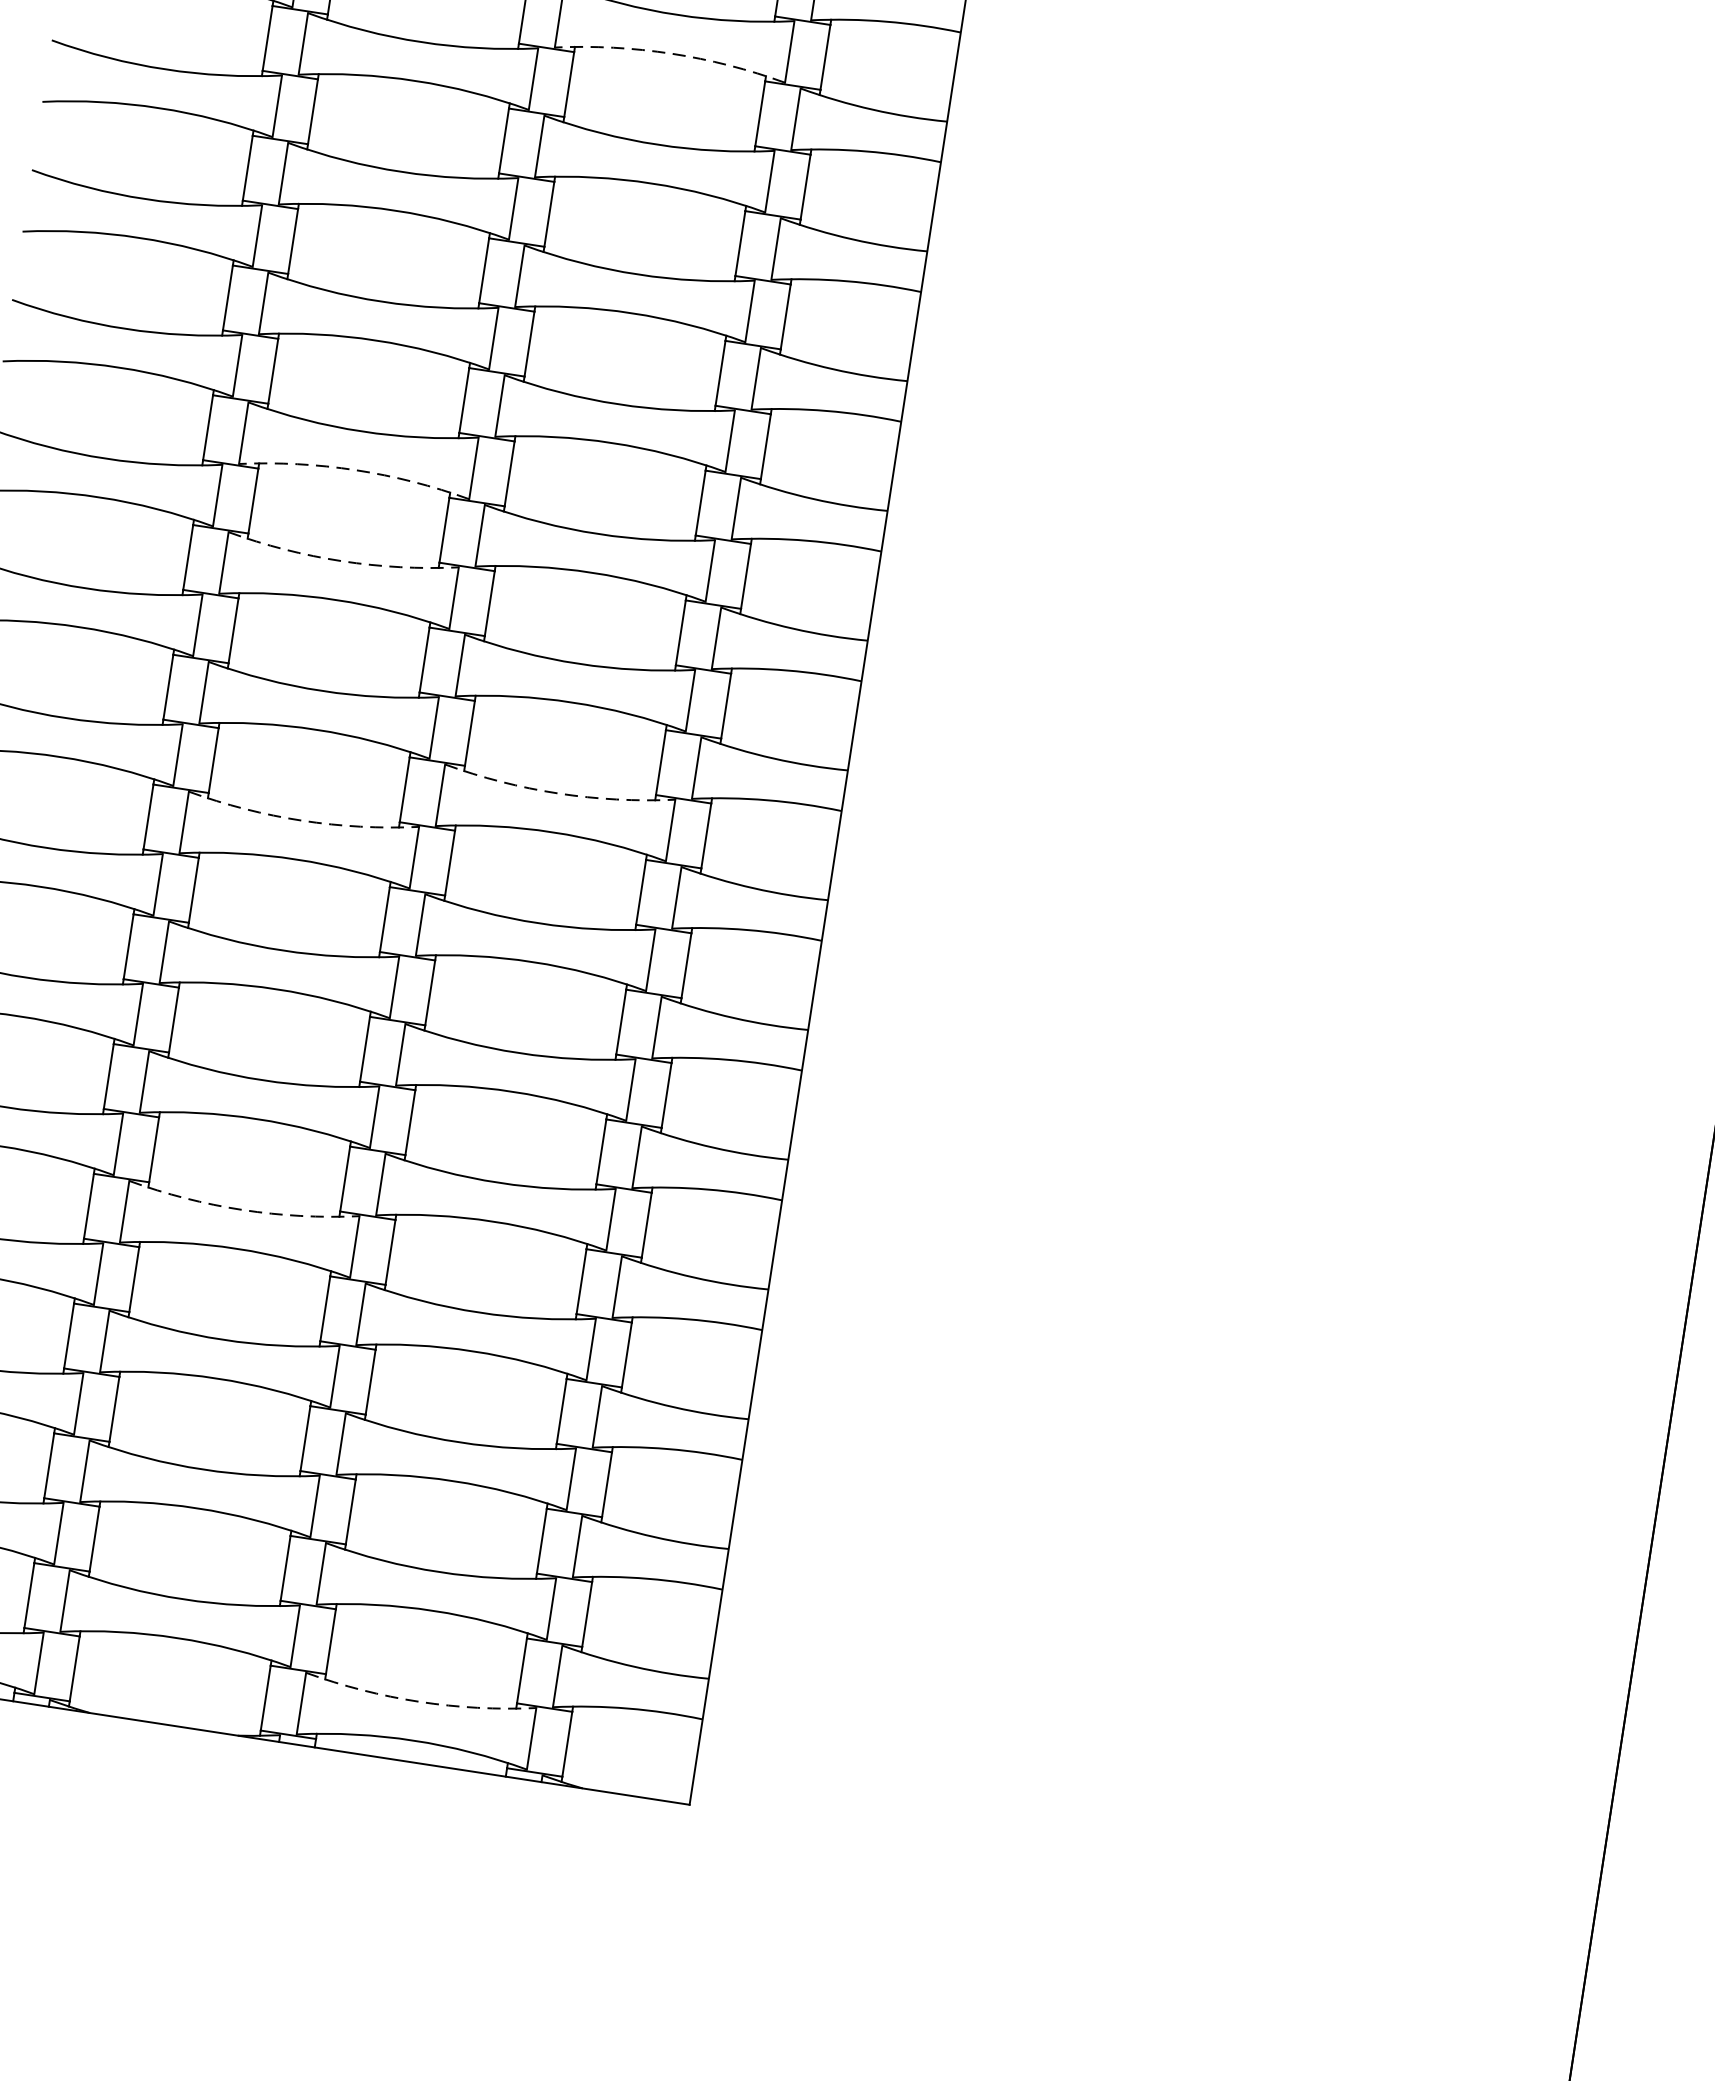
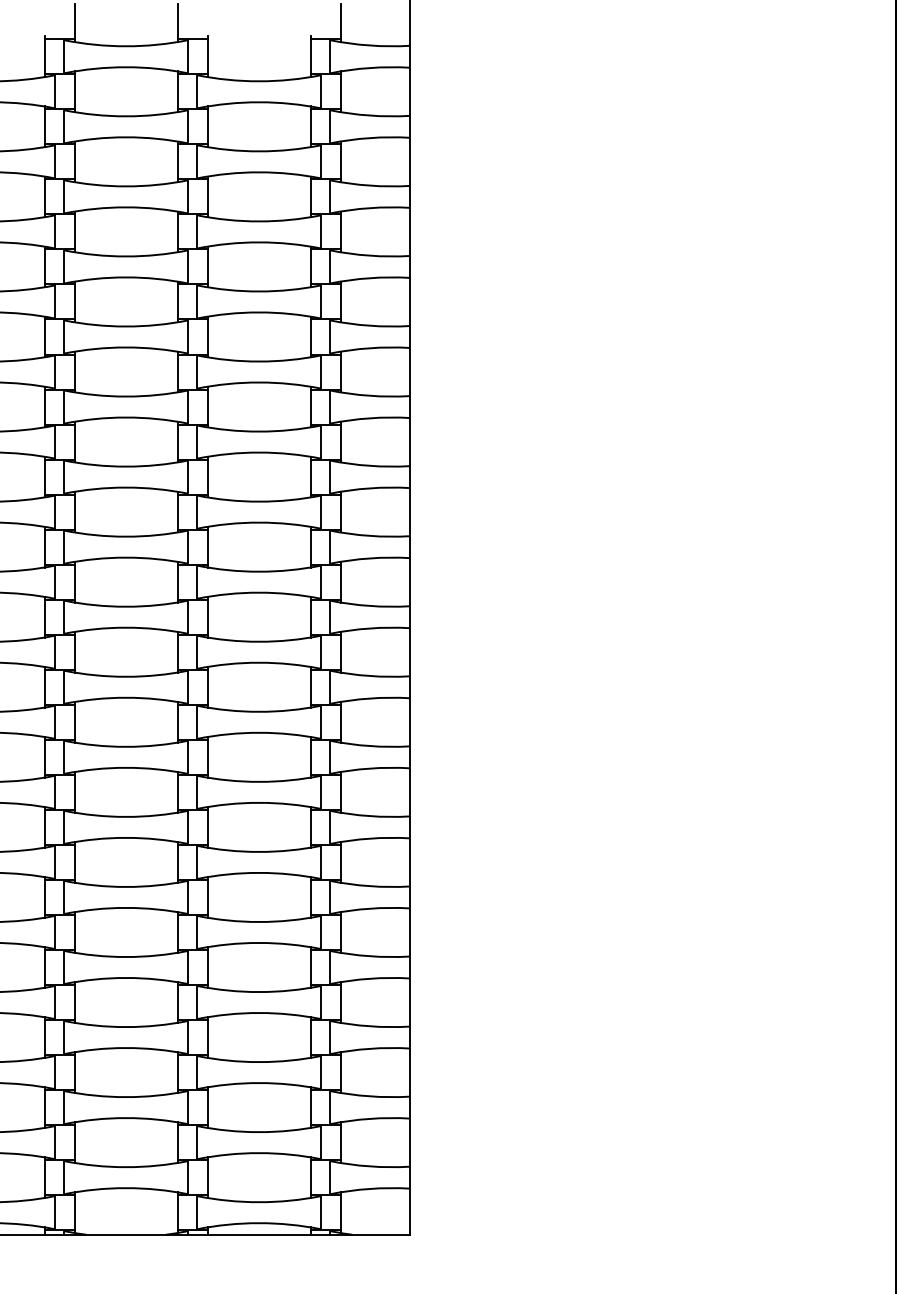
arc: (672, 53) -> (259, 312), dashed -> solid
arc: (356, 470) -> (126, 557), dashed -> solid
arc: (342, 560) -> (126, 606), dashed -> solid
arc: (559, 792) -> (259, 711), dashed -> solid
arc: (303, 820) -> (126, 746), dashed -> solid
arc: (243, 1210) -> (126, 957), dashed -> solid
arc: (420, 1702) -> (259, 1202), dashed -> solid

